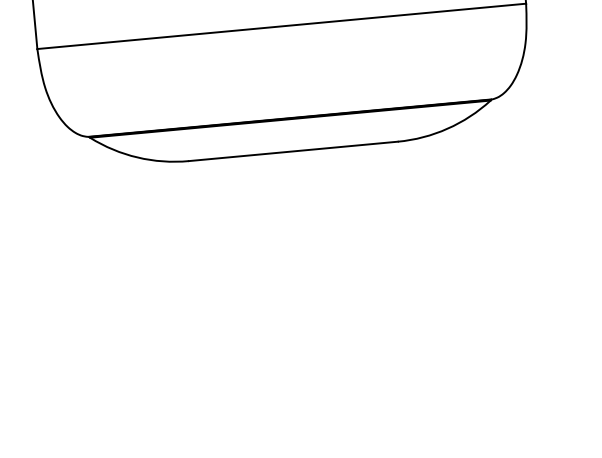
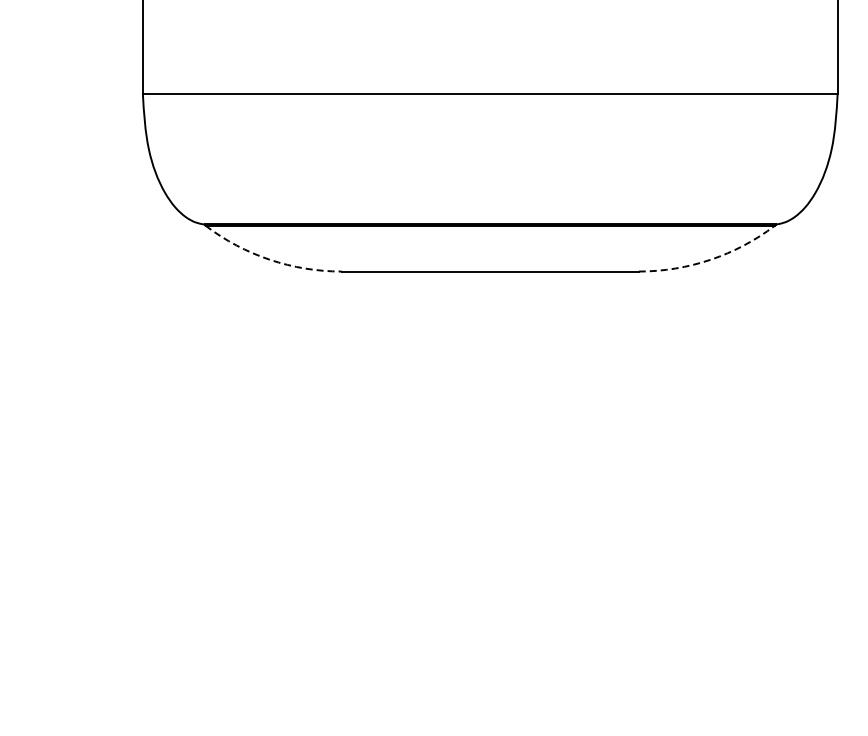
arc: (447, 128) -> (710, 259), solid -> dashed
arc: (137, 157) -> (269, 259), solid -> dashed

